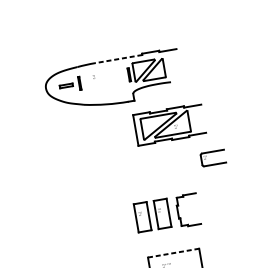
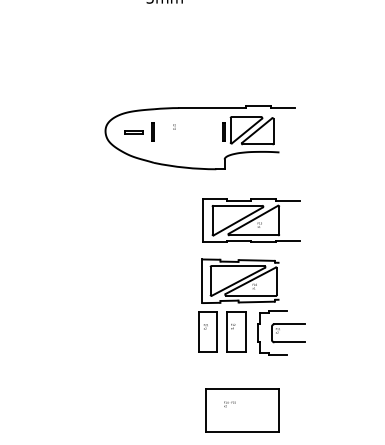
line: (118, 59) -> (212, 108), dashed -> solid
part: (169, 124) -> (251, 220), moved
part: (214, 163) -> (288, 341), moved
part: (159, 177) -> (240, 280), added
line: (173, 252) -> (242, 388), dashed -> solid

